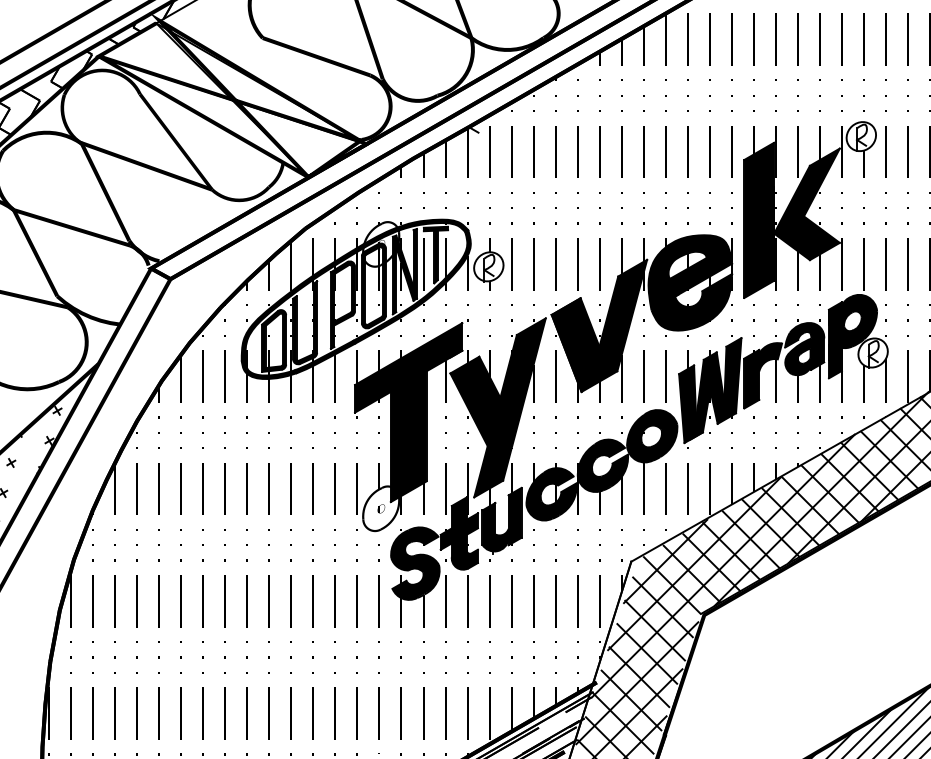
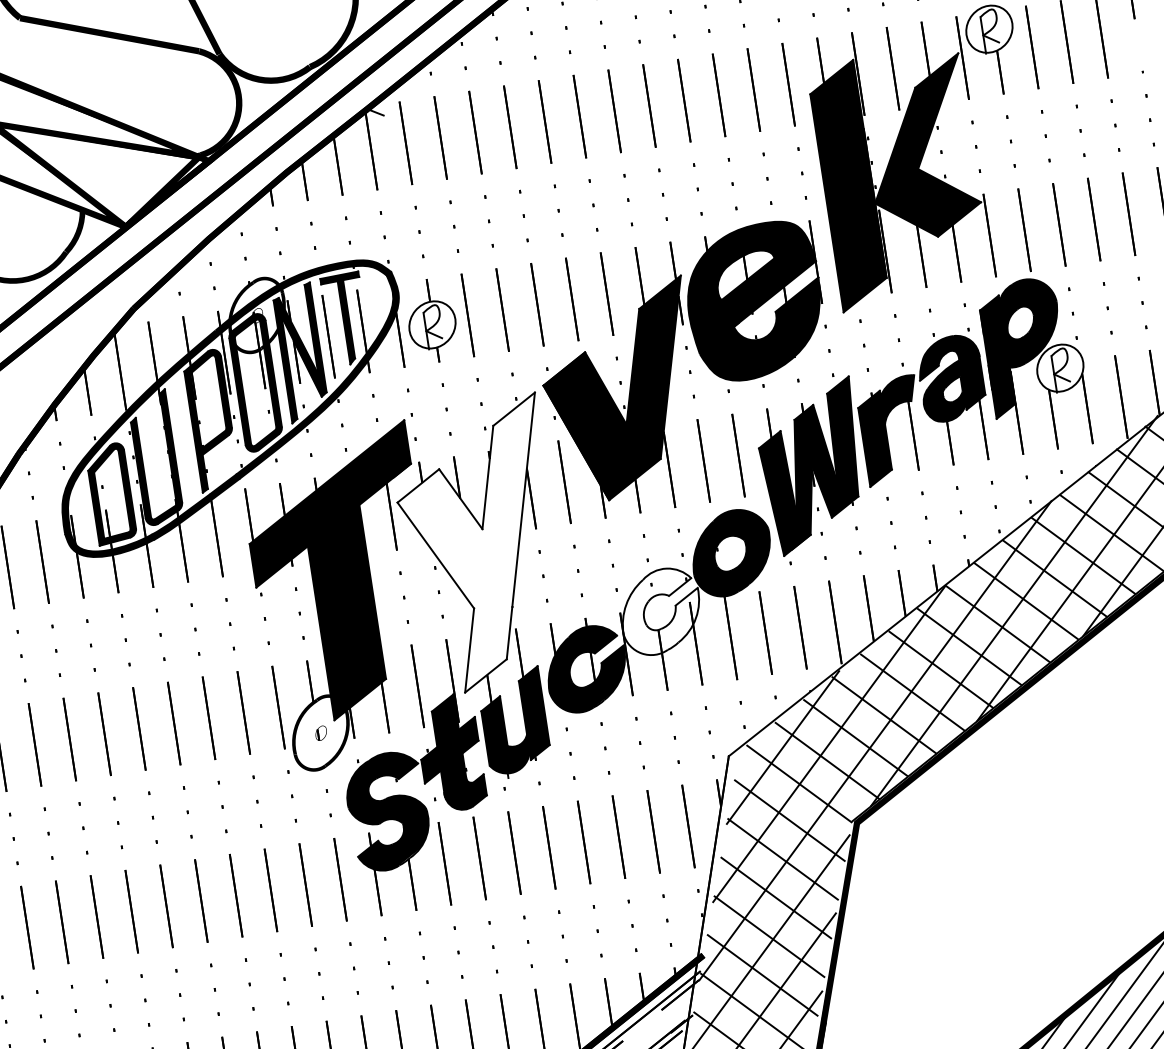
fill: (497, 407) -> (480, 545), removed
fill: (602, 465) -> (660, 611), removed

